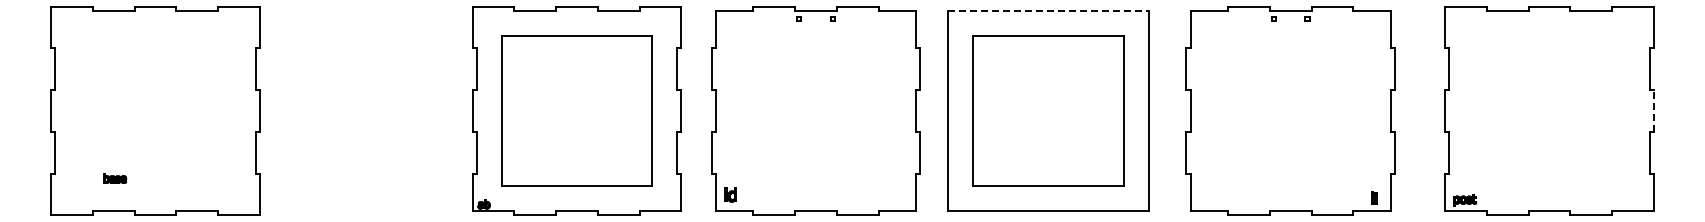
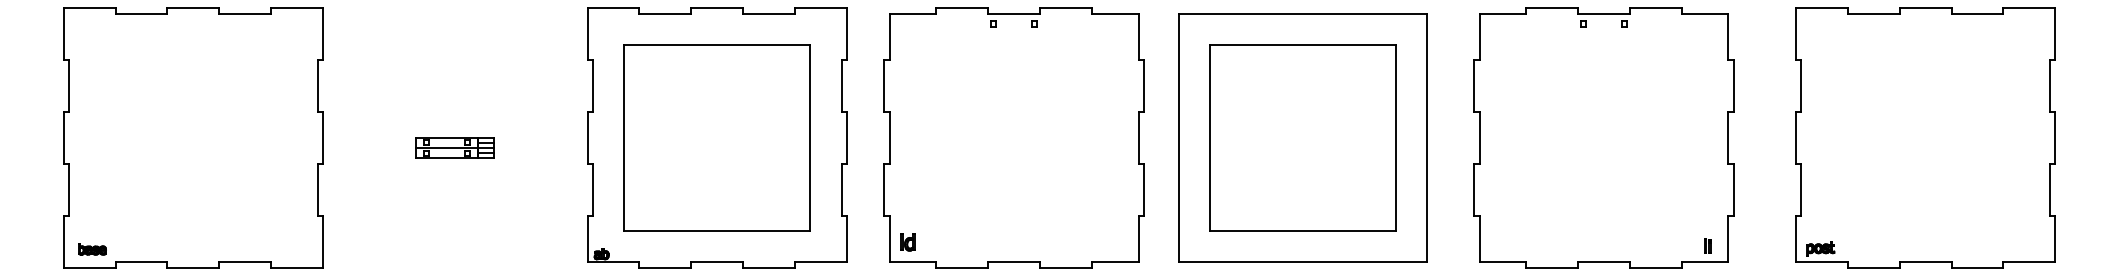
line: (1048, 10) -> (1303, 13), dashed -> solid
line: (1653, 111) -> (2054, 138), dashed -> solid
part: (365, 118) -> (454, 147), added
part: (115, 178) -> (92, 249), moved

